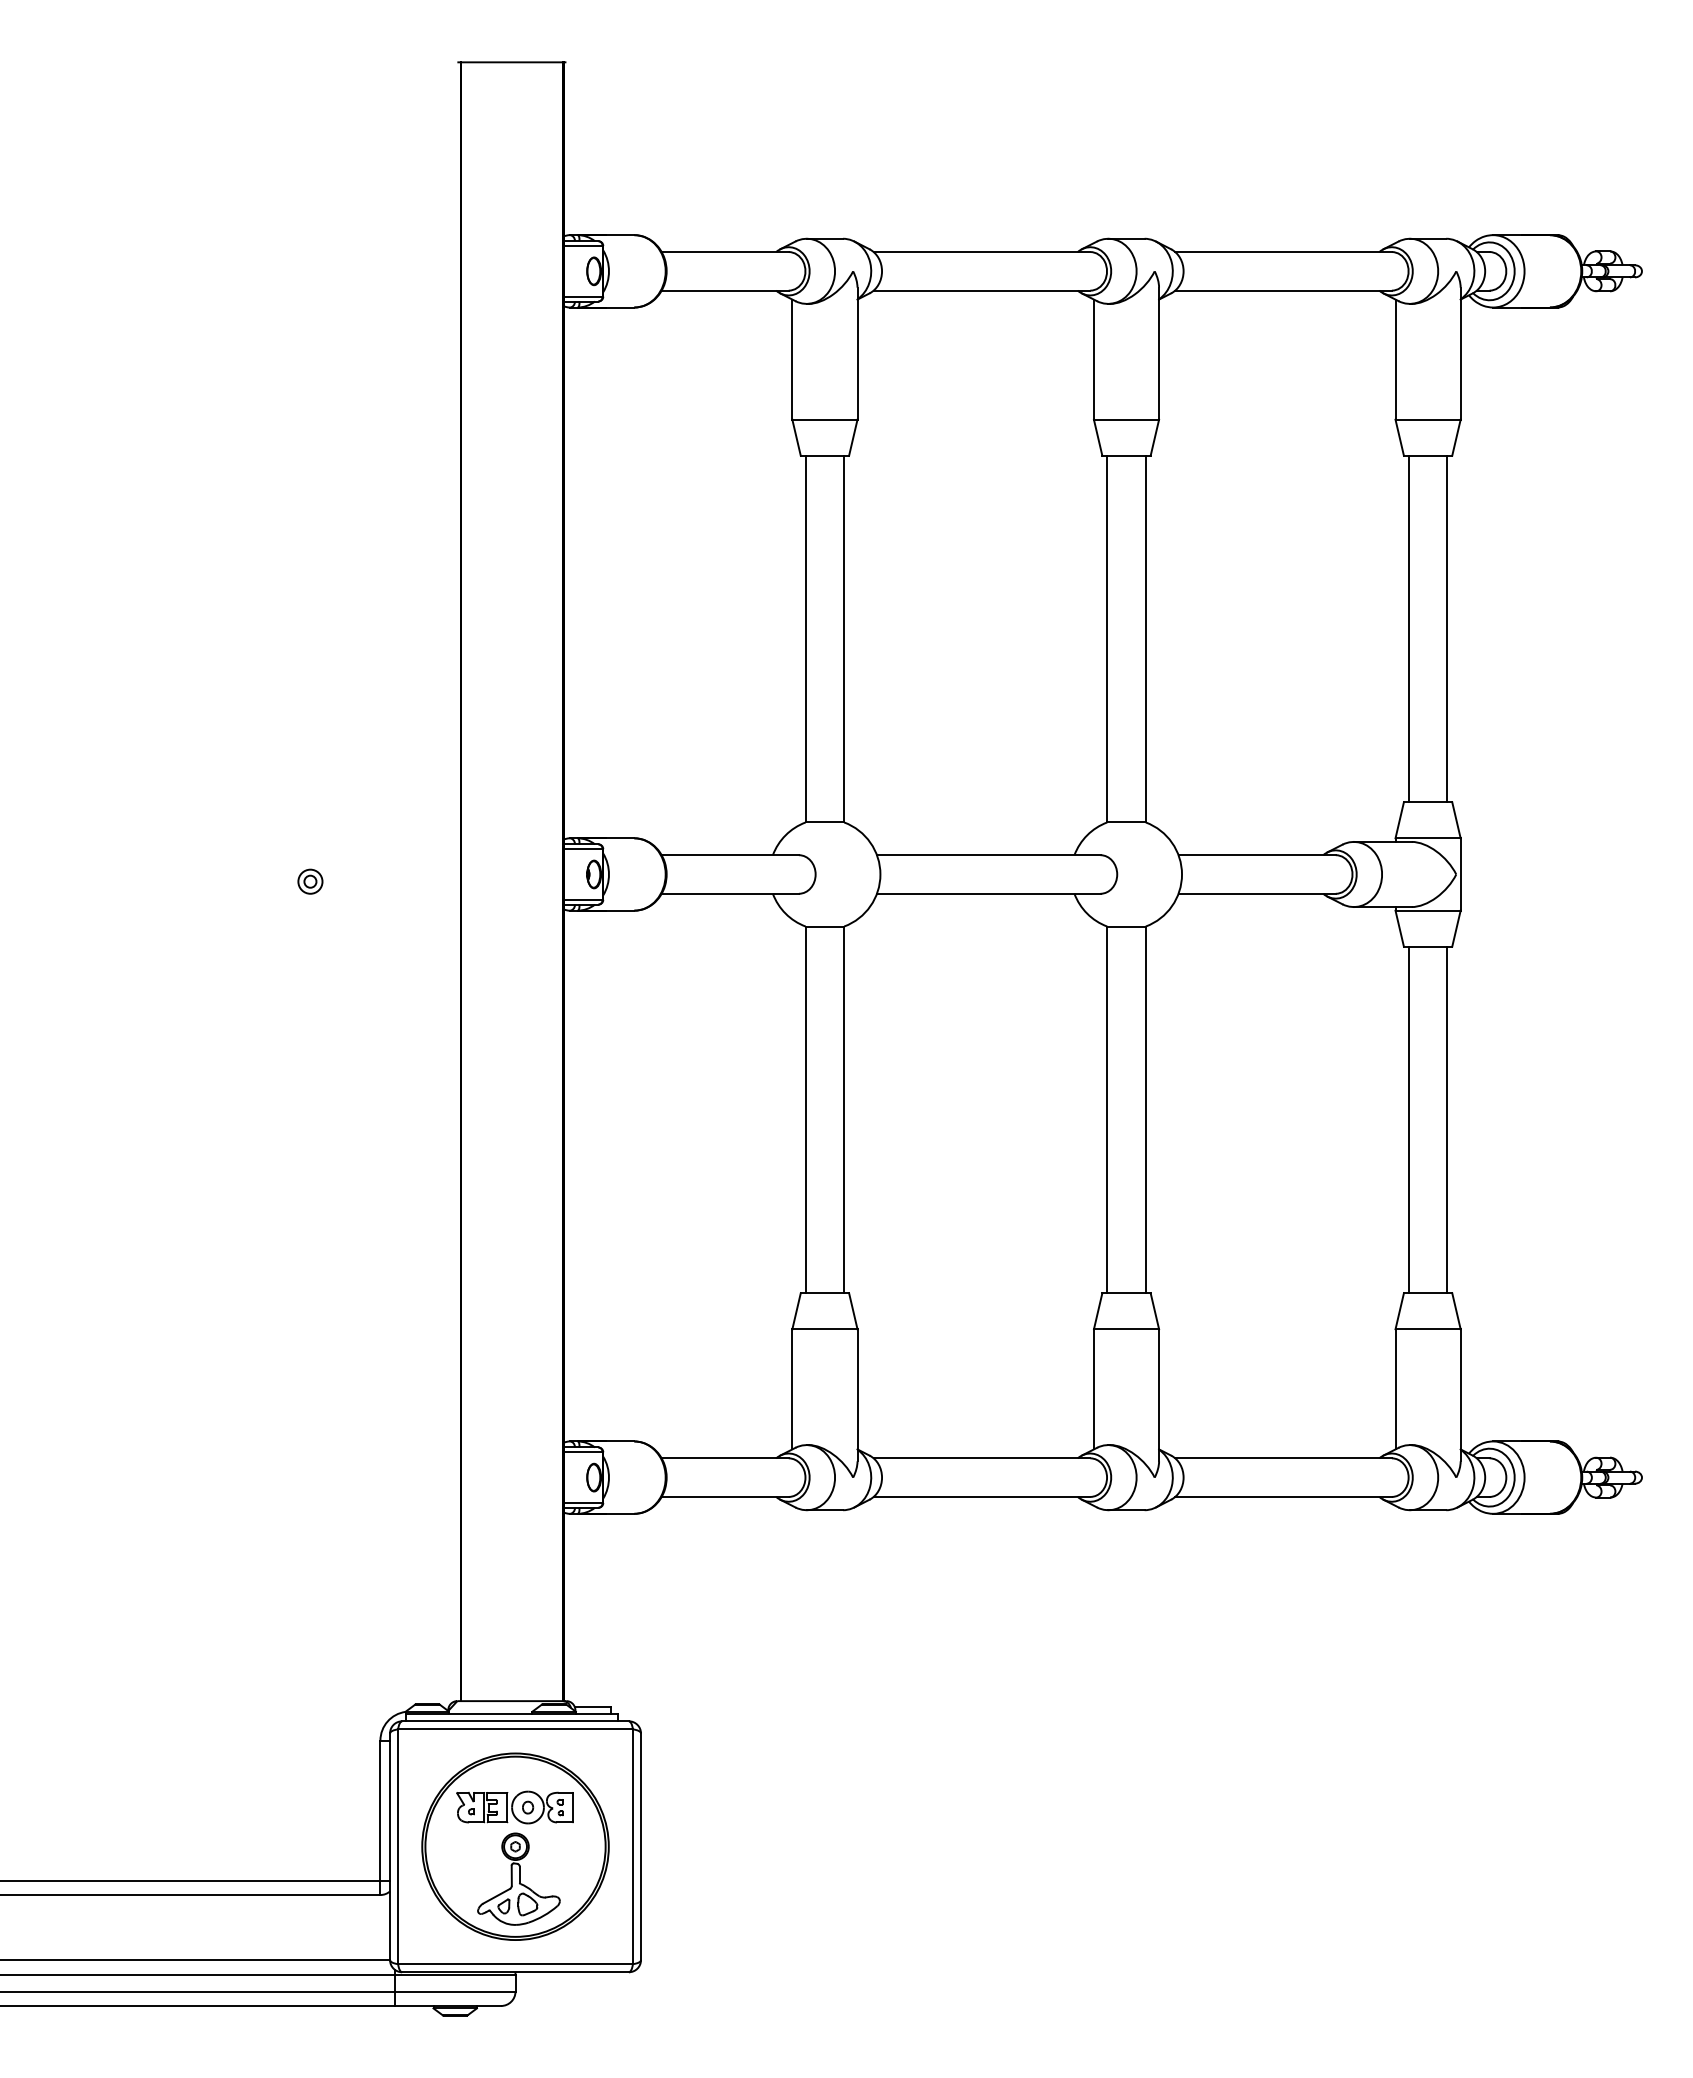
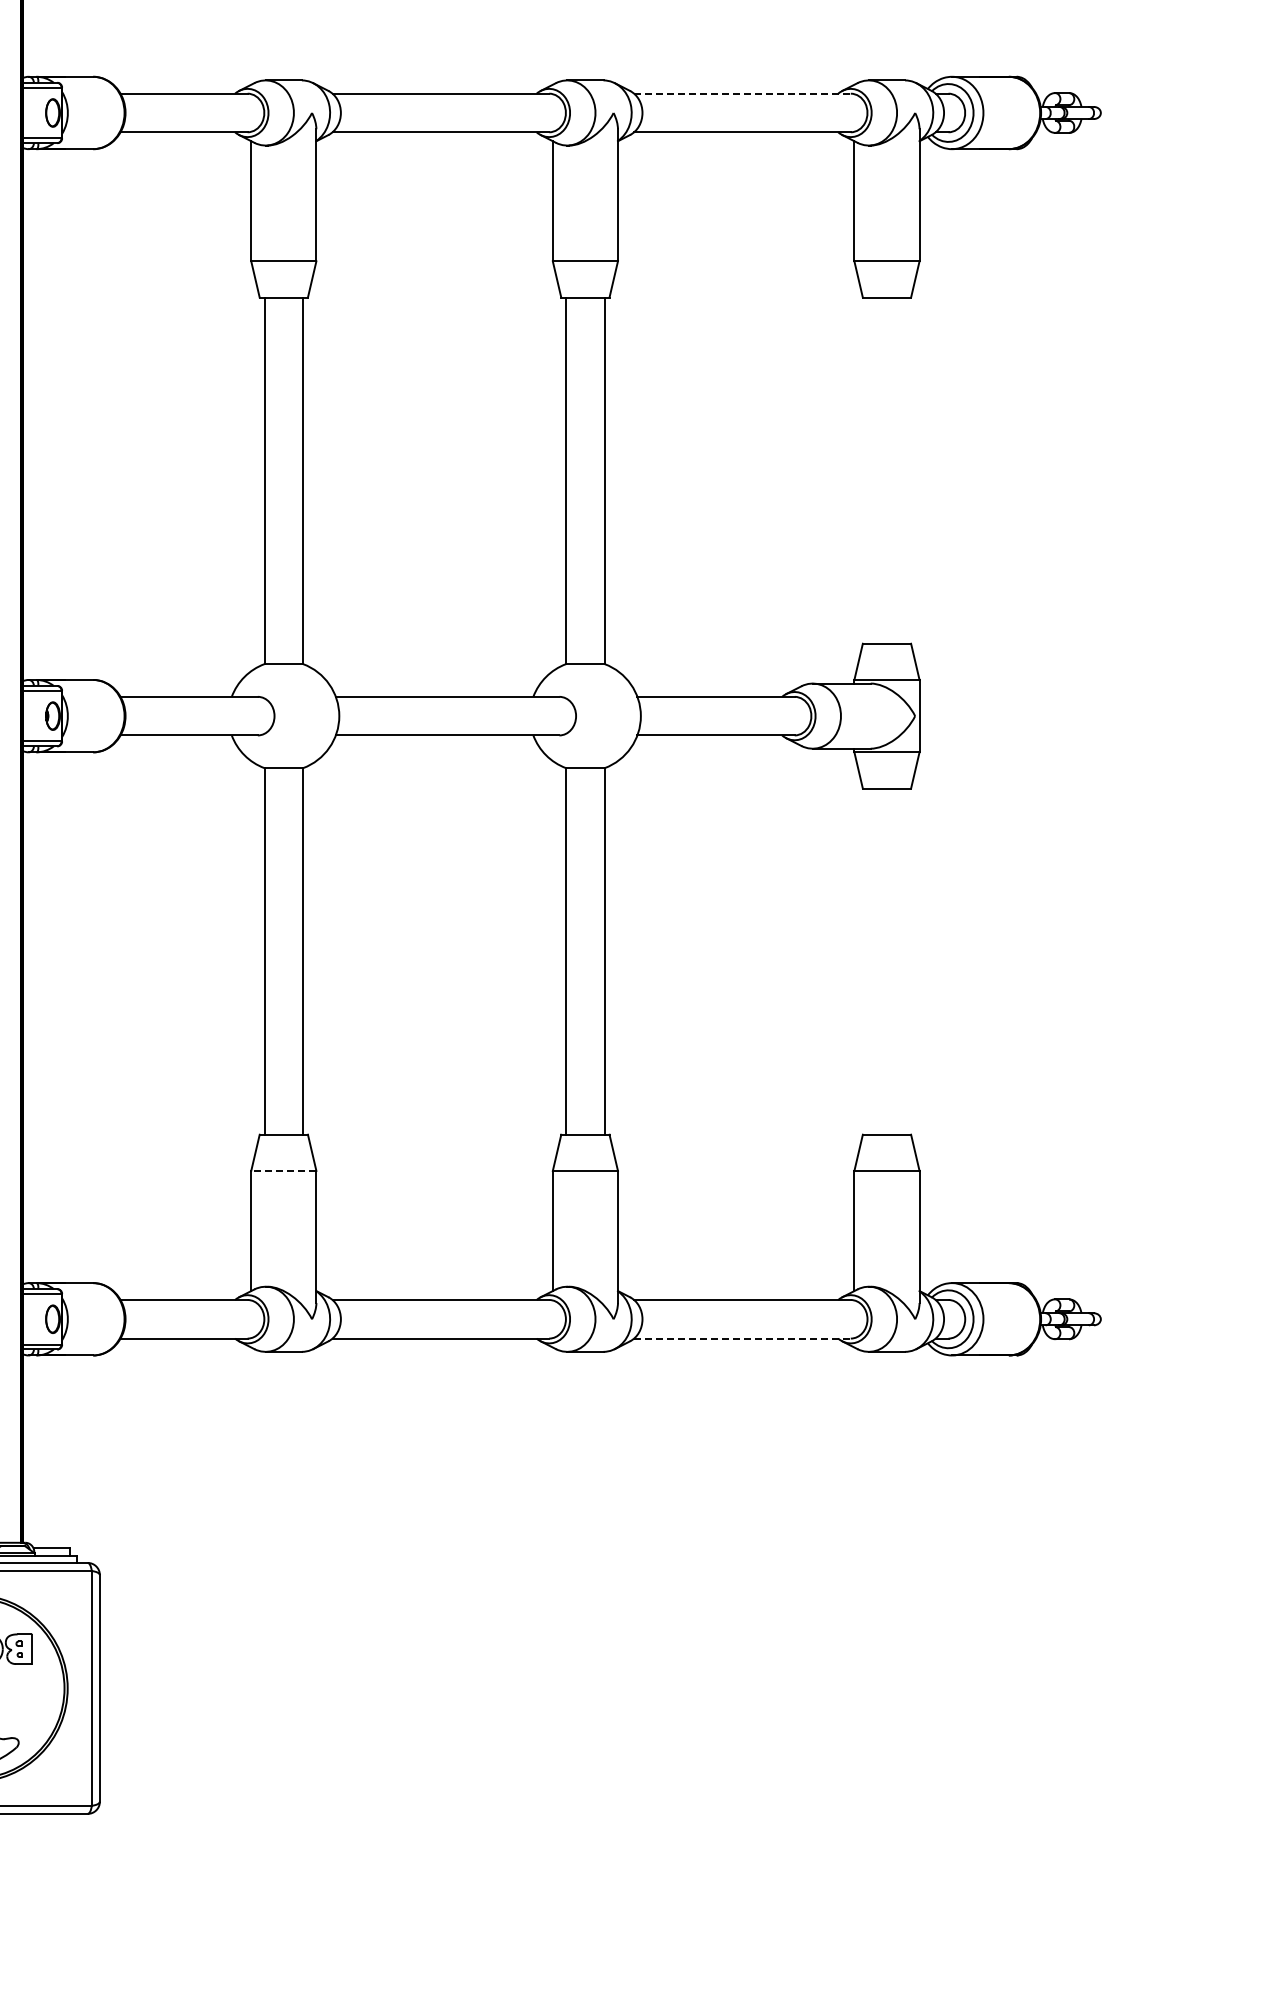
line: (1284, 252) -> (743, 94), solid -> dashed
line: (1408, 628) -> (867, 470), removed
line: (1447, 628) -> (906, 470), removed
line: (1408, 1119) -> (867, 961), removed
line: (1447, 1119) -> (906, 961), removed
line: (824, 1329) -> (283, 1171), solid -> dashed
line: (1284, 1496) -> (743, 1338), solid -> dashed

